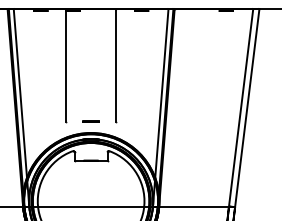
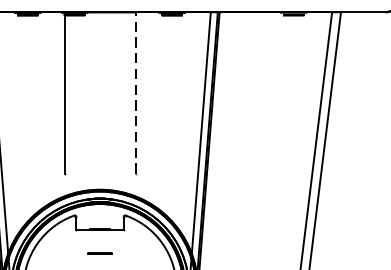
line: (115, 64) -> (134, 91), solid -> dashed
line: (90, 121) -> (99, 253), moved

